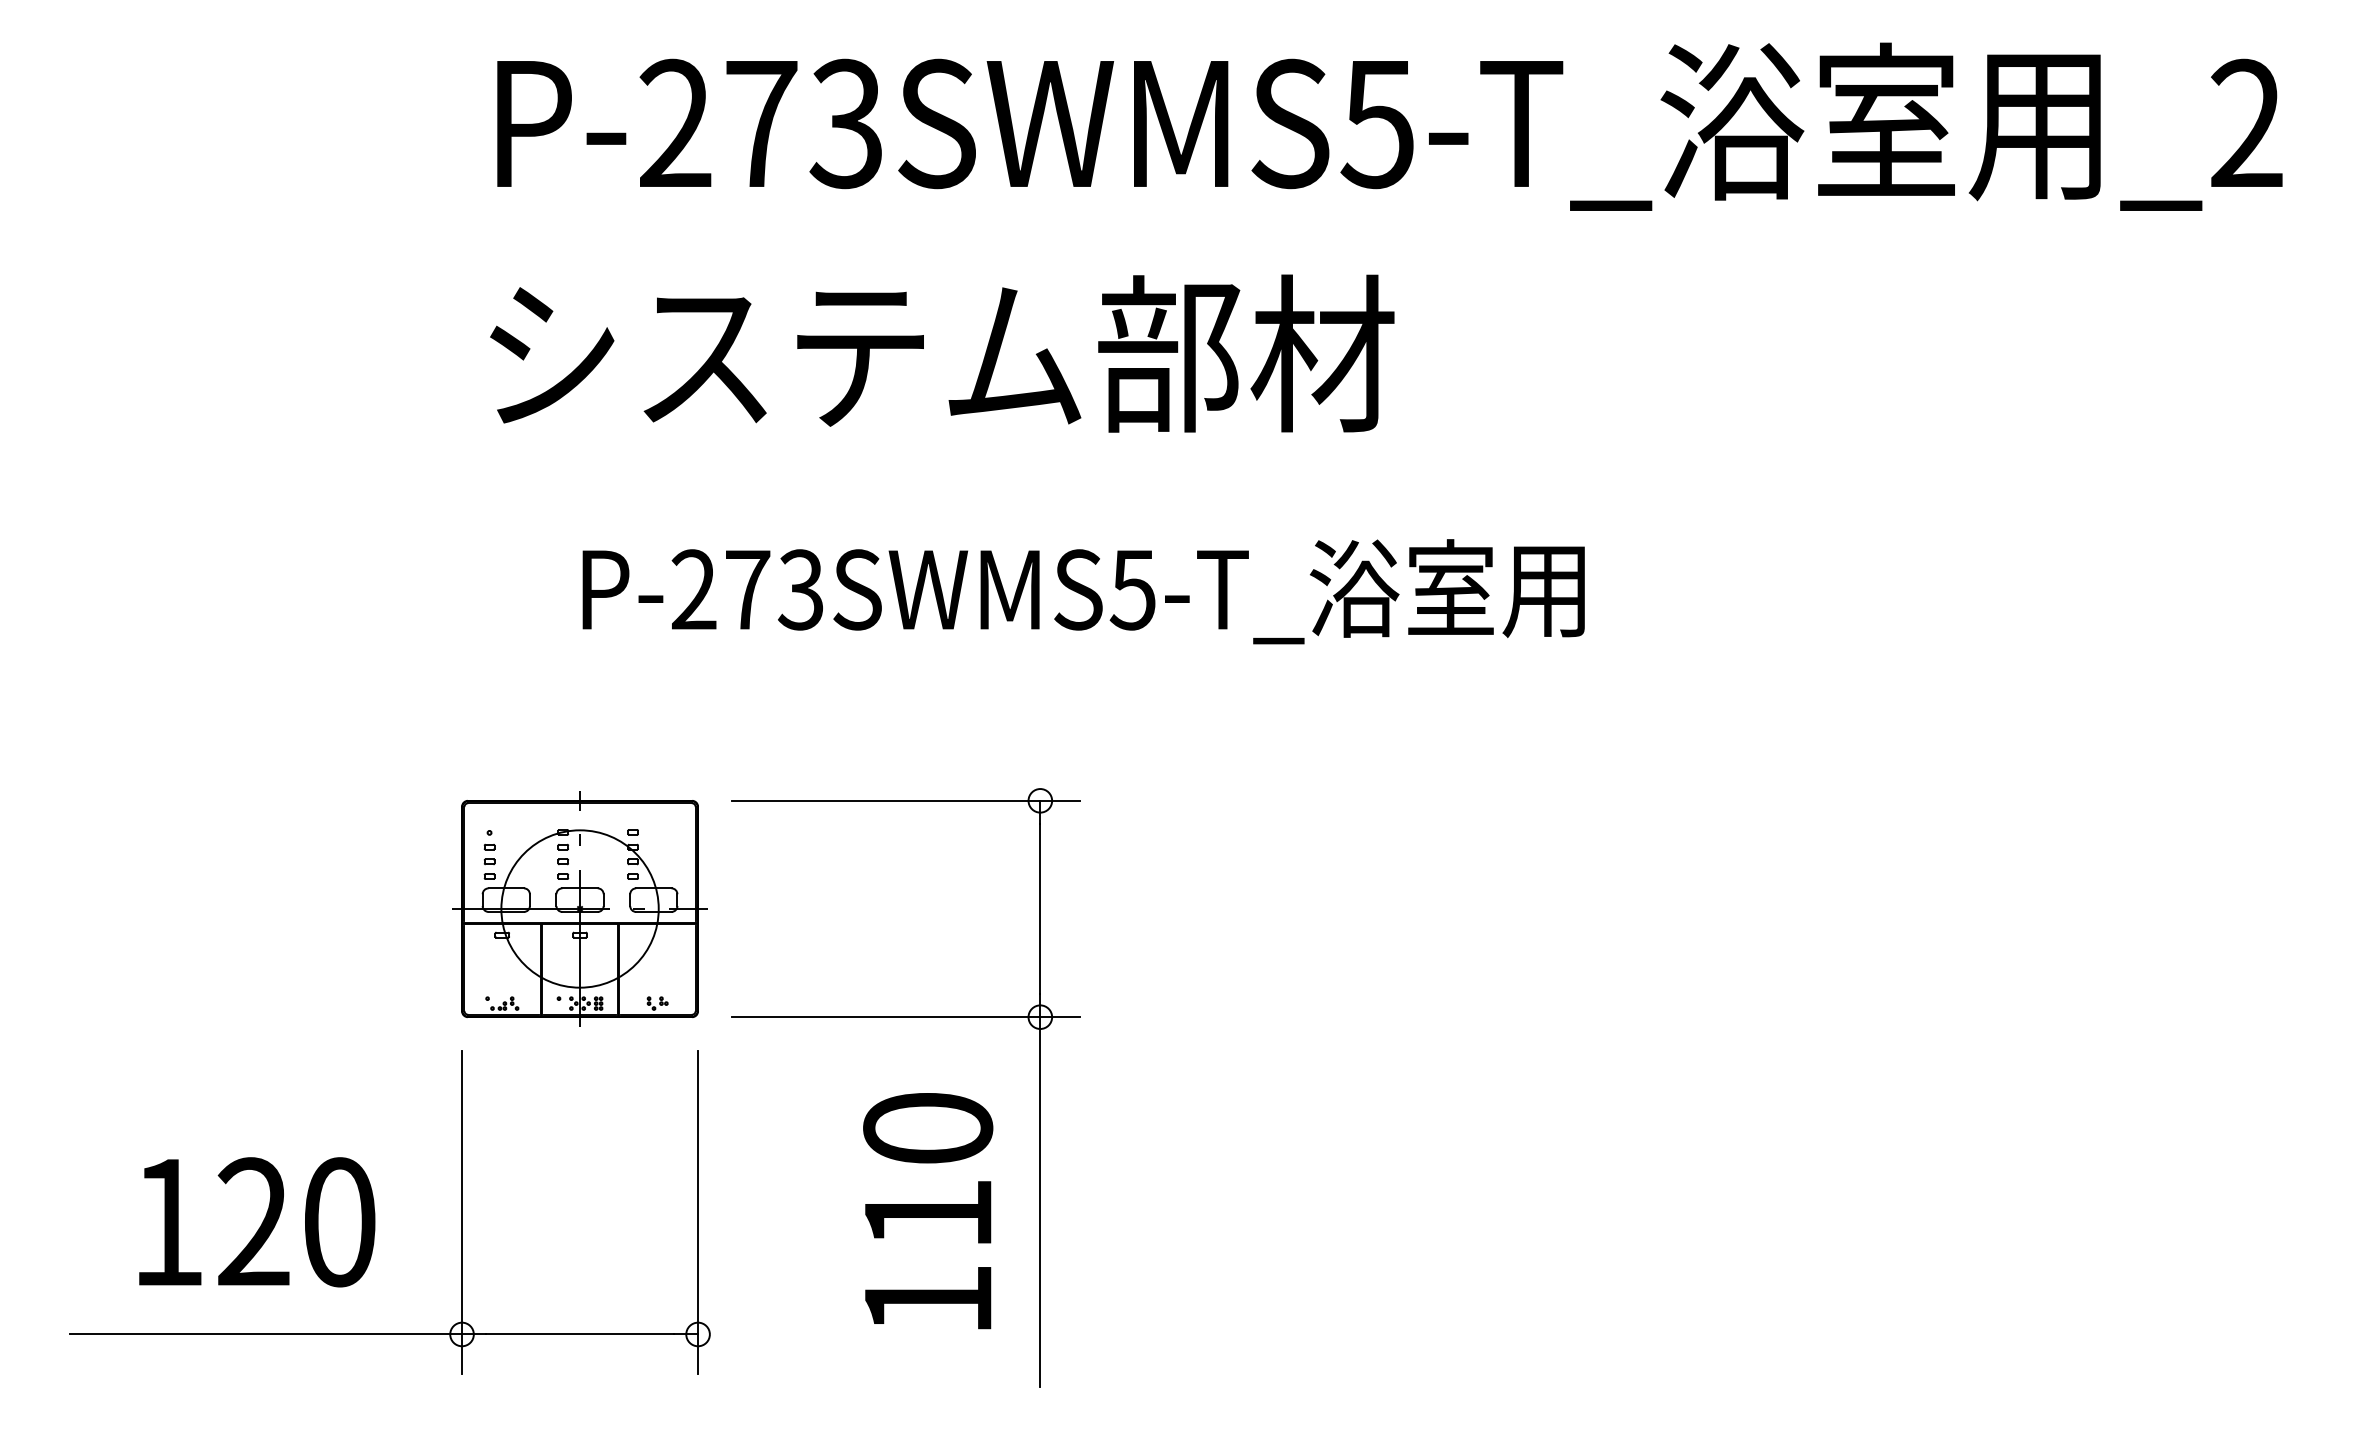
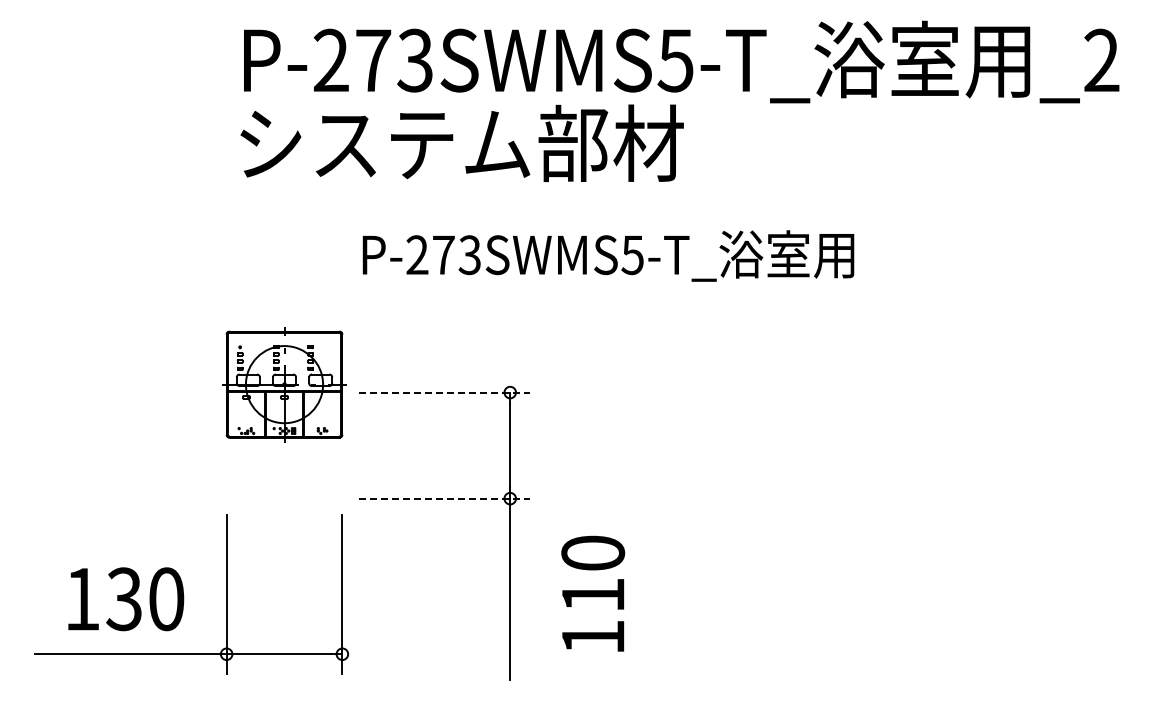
text: (940, 352) -> (461, 142), moved
text: (1083, 590) -> (608, 255), moved
line: (906, 800) -> (444, 392), solid -> dashed
part: (580, 908) -> (284, 384), moved
line: (906, 1016) -> (444, 498), solid -> dashed
text: (928, 1210) -> (593, 593), moved
text: (251, 1222) -> (123, 599), 120 -> 130

